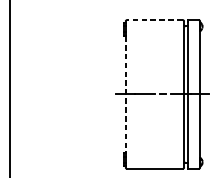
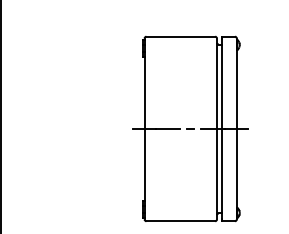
line: (154, 19) -> (180, 36), dashed -> solid
line: (125, 94) -> (144, 129), dashed -> solid

